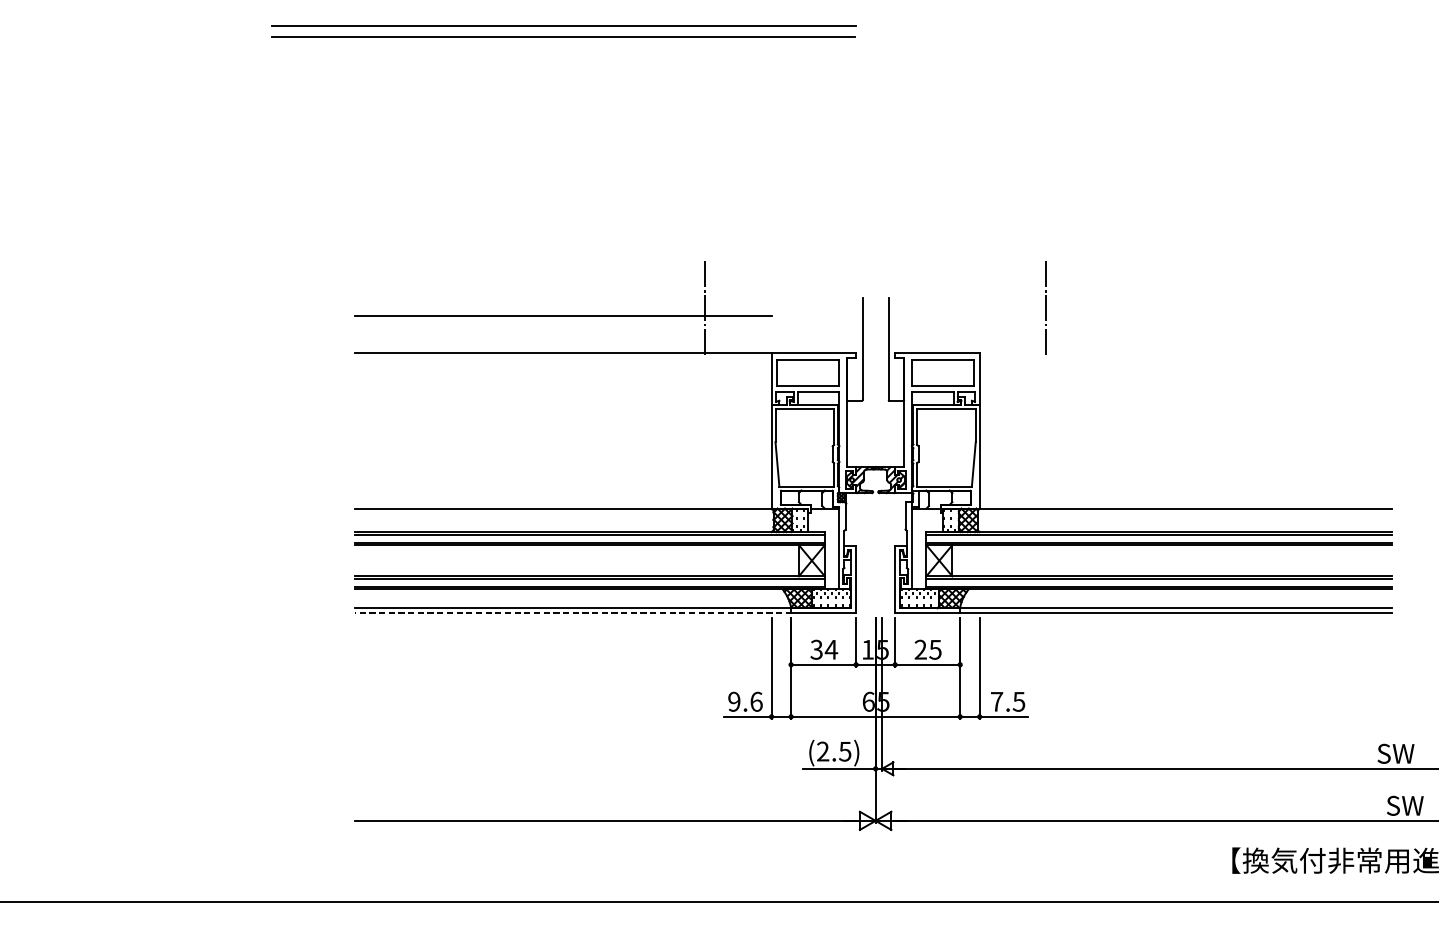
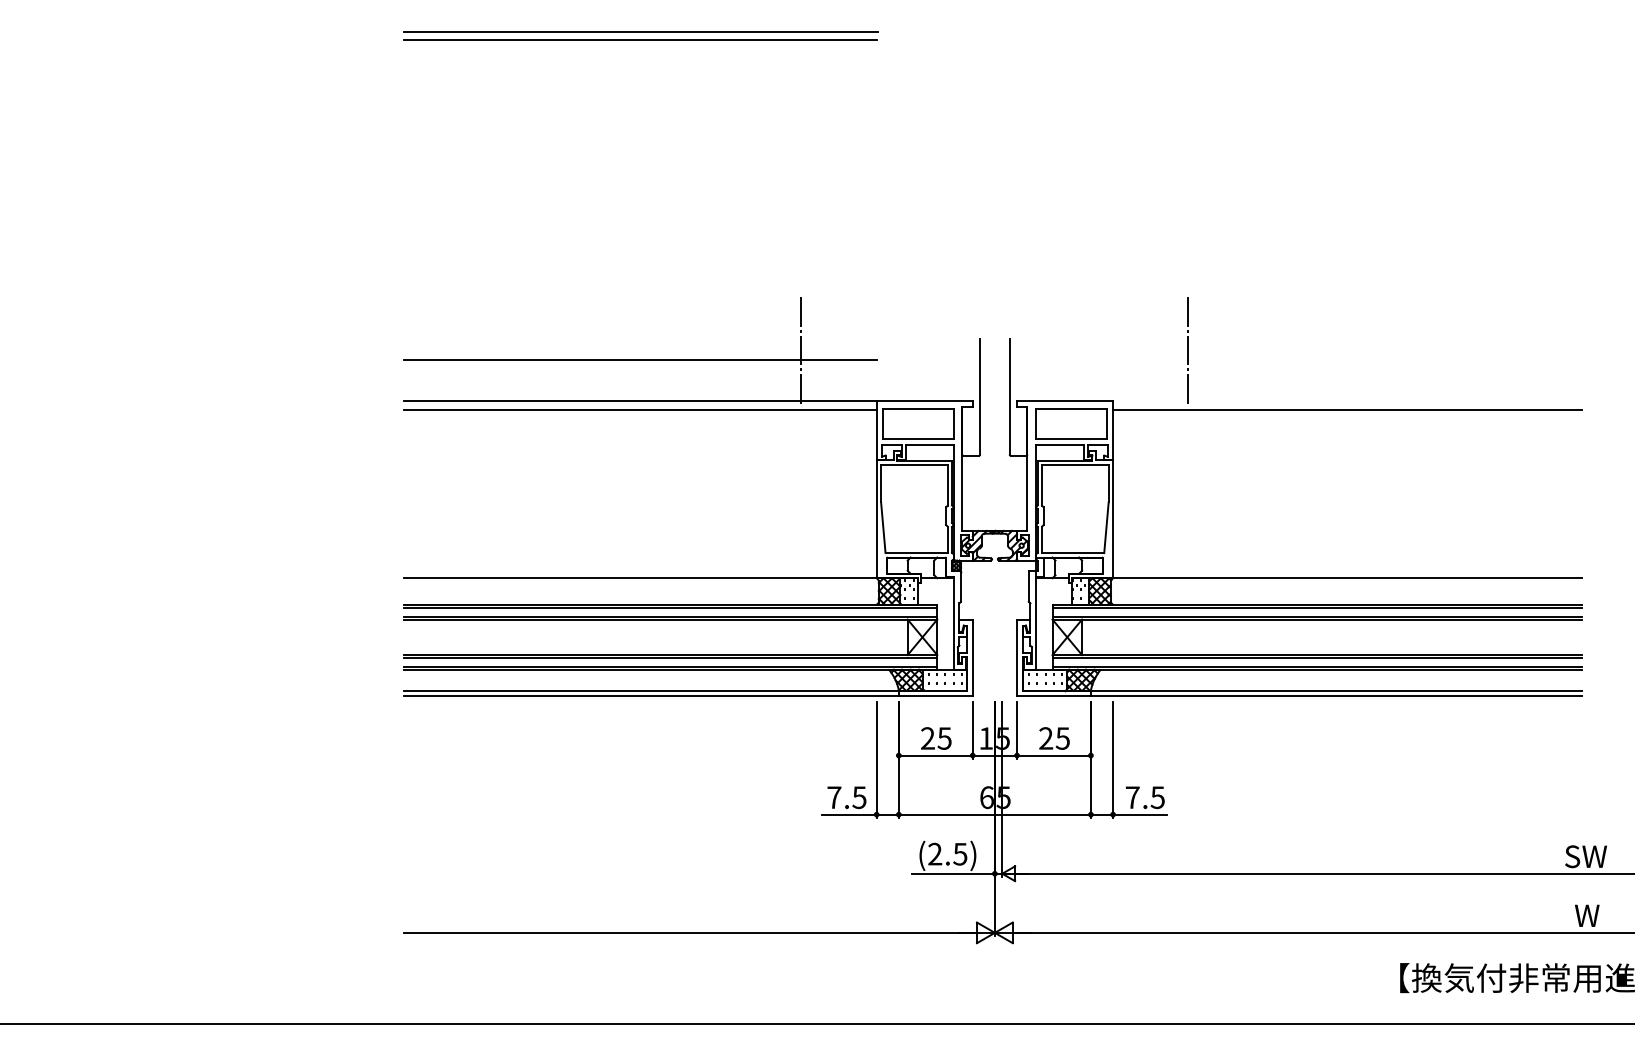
part: (563, 31) -> (640, 35), size x0.71
line: (562, 360) -> (639, 409), added
line: (1186, 360) -> (1347, 409), added
line: (573, 612) -> (651, 696), dashed -> solid
text: (824, 649) -> (936, 738), 34 -> 25
text: (745, 701) -> (846, 797), 9.6 -> 7.5
text: (1405, 805) -> (1596, 915), SW -> W

